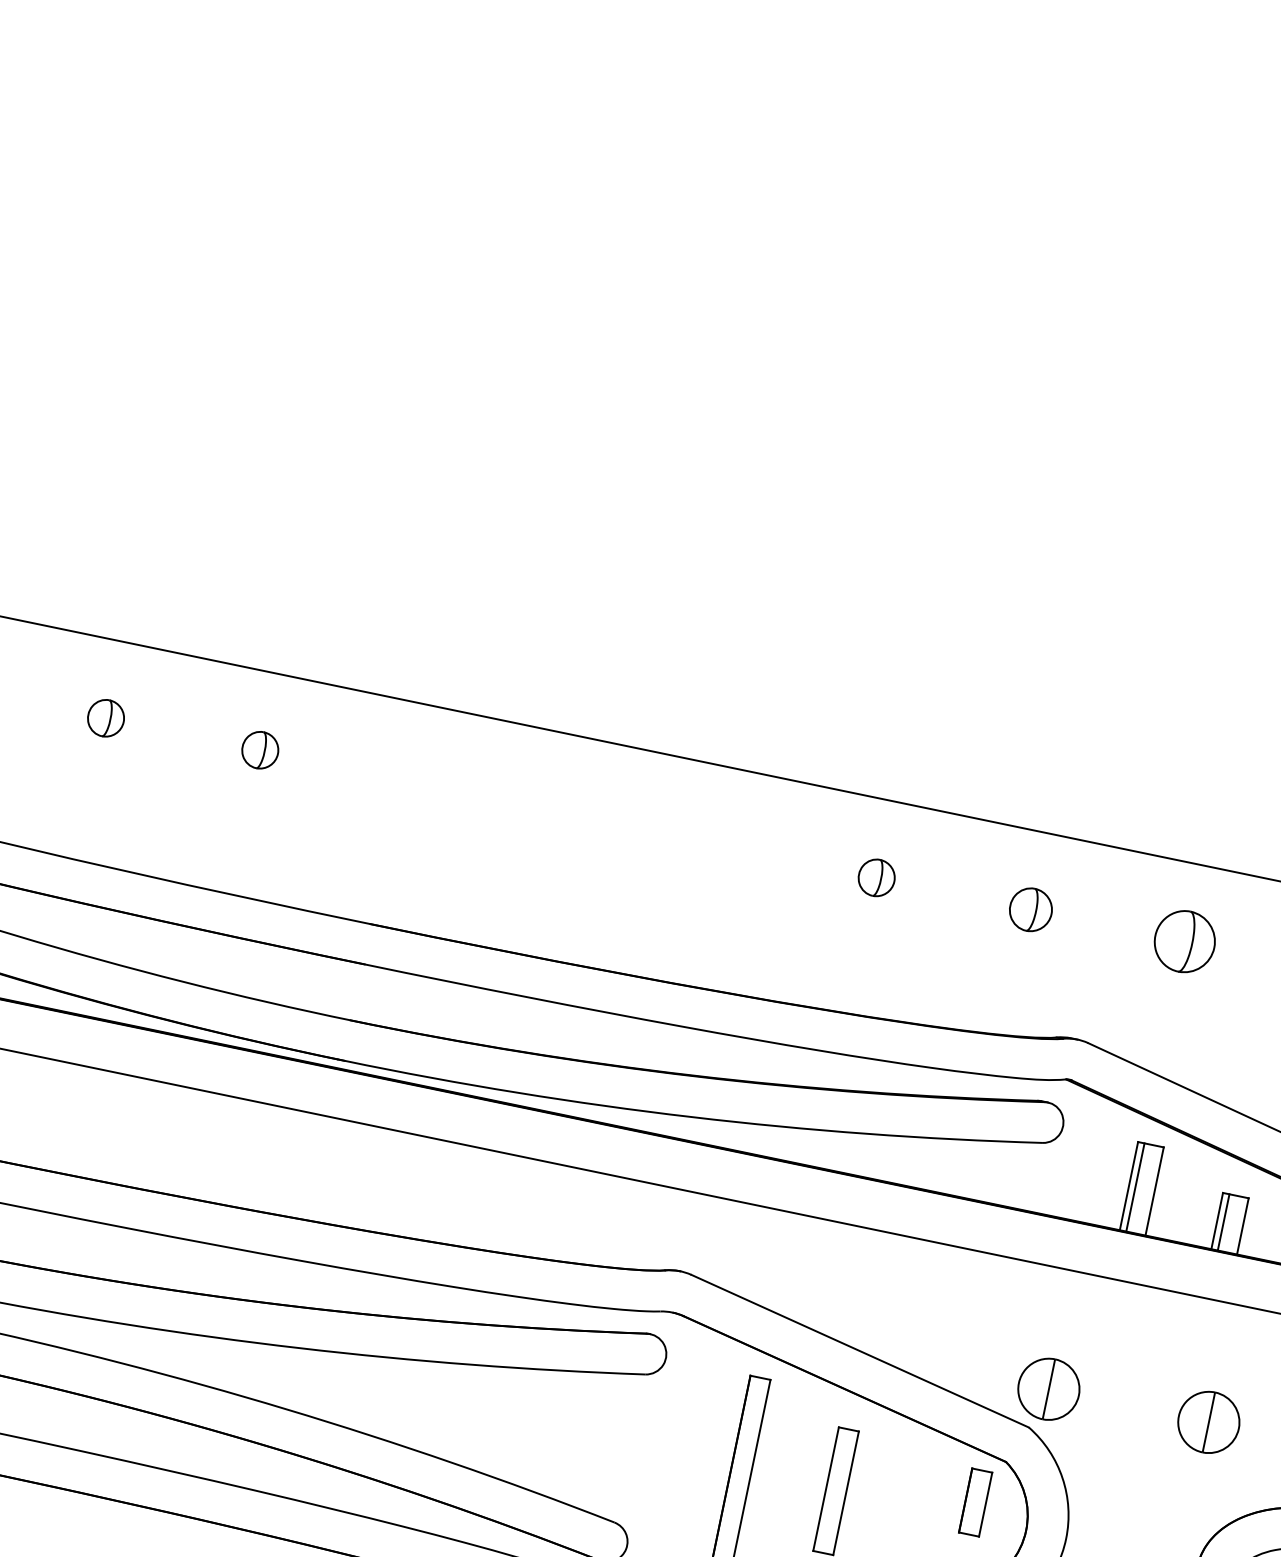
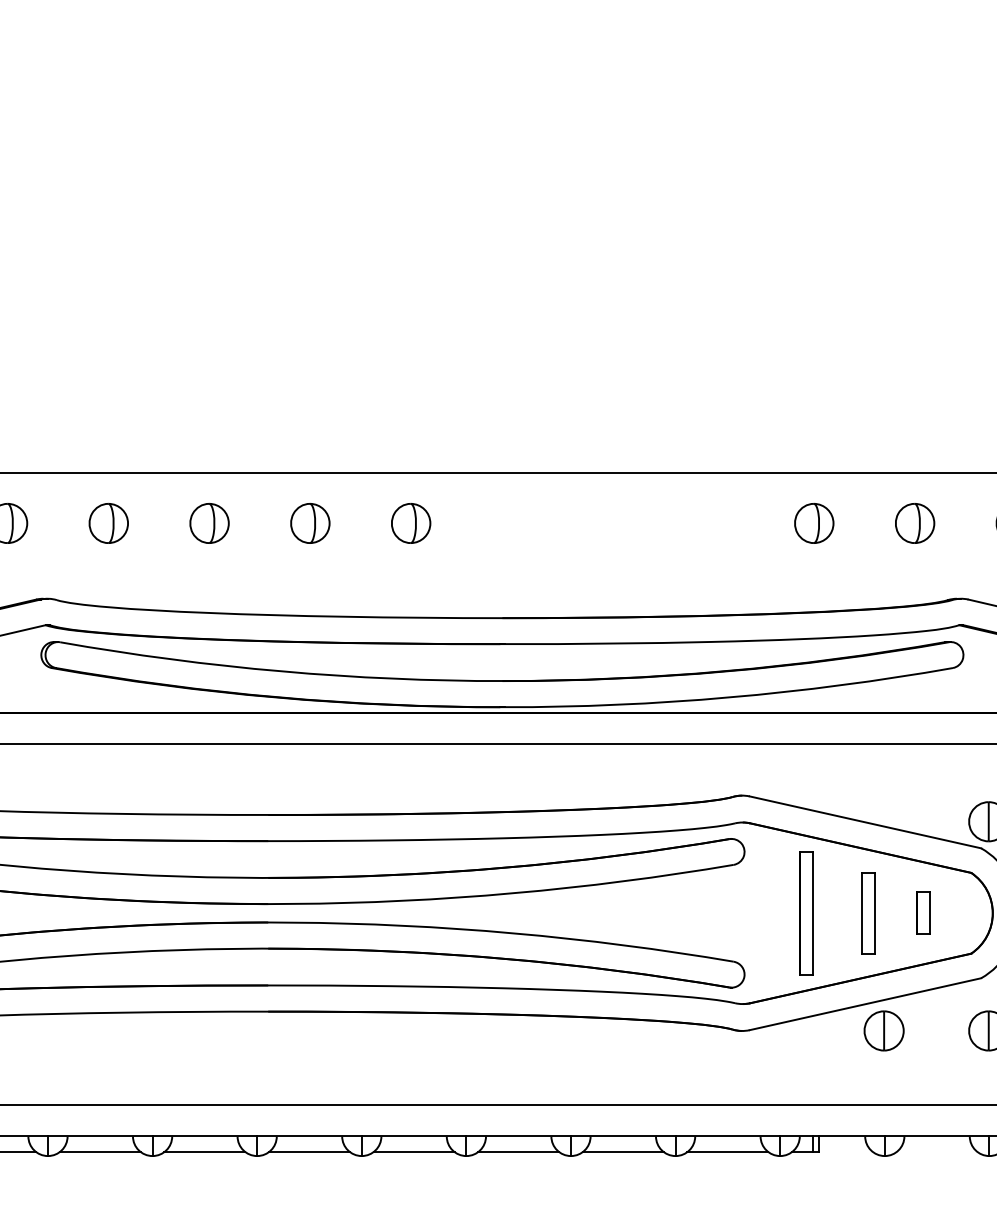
part: (106, 718) -> (310, 523), size x1.67
part: (260, 750) -> (411, 523), size x1.67
part: (876, 878) -> (814, 523), size x1.67
part: (1031, 910) -> (915, 523), size x1.43
part: (975, 1501) -> (923, 912), moved

